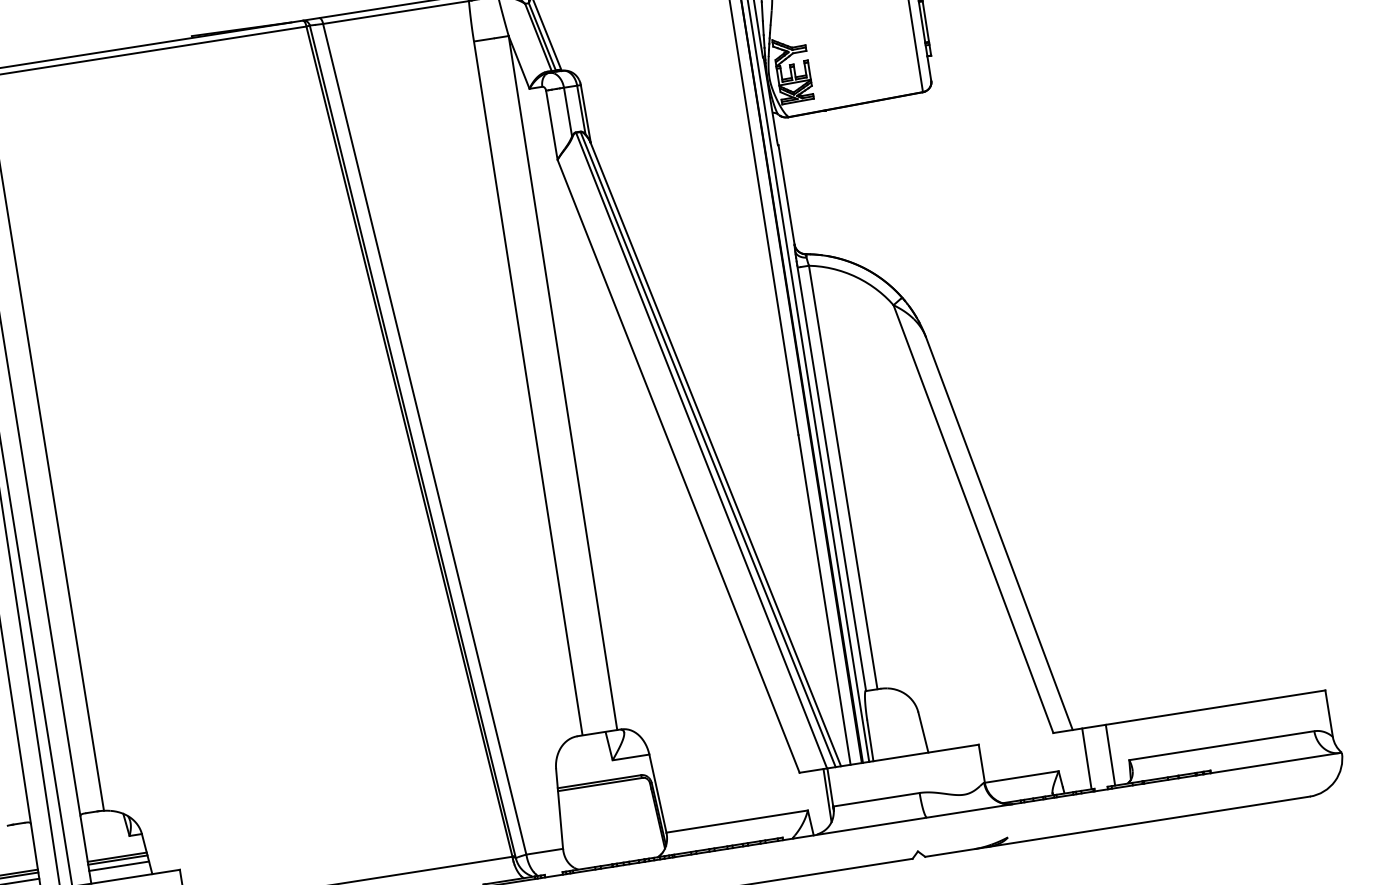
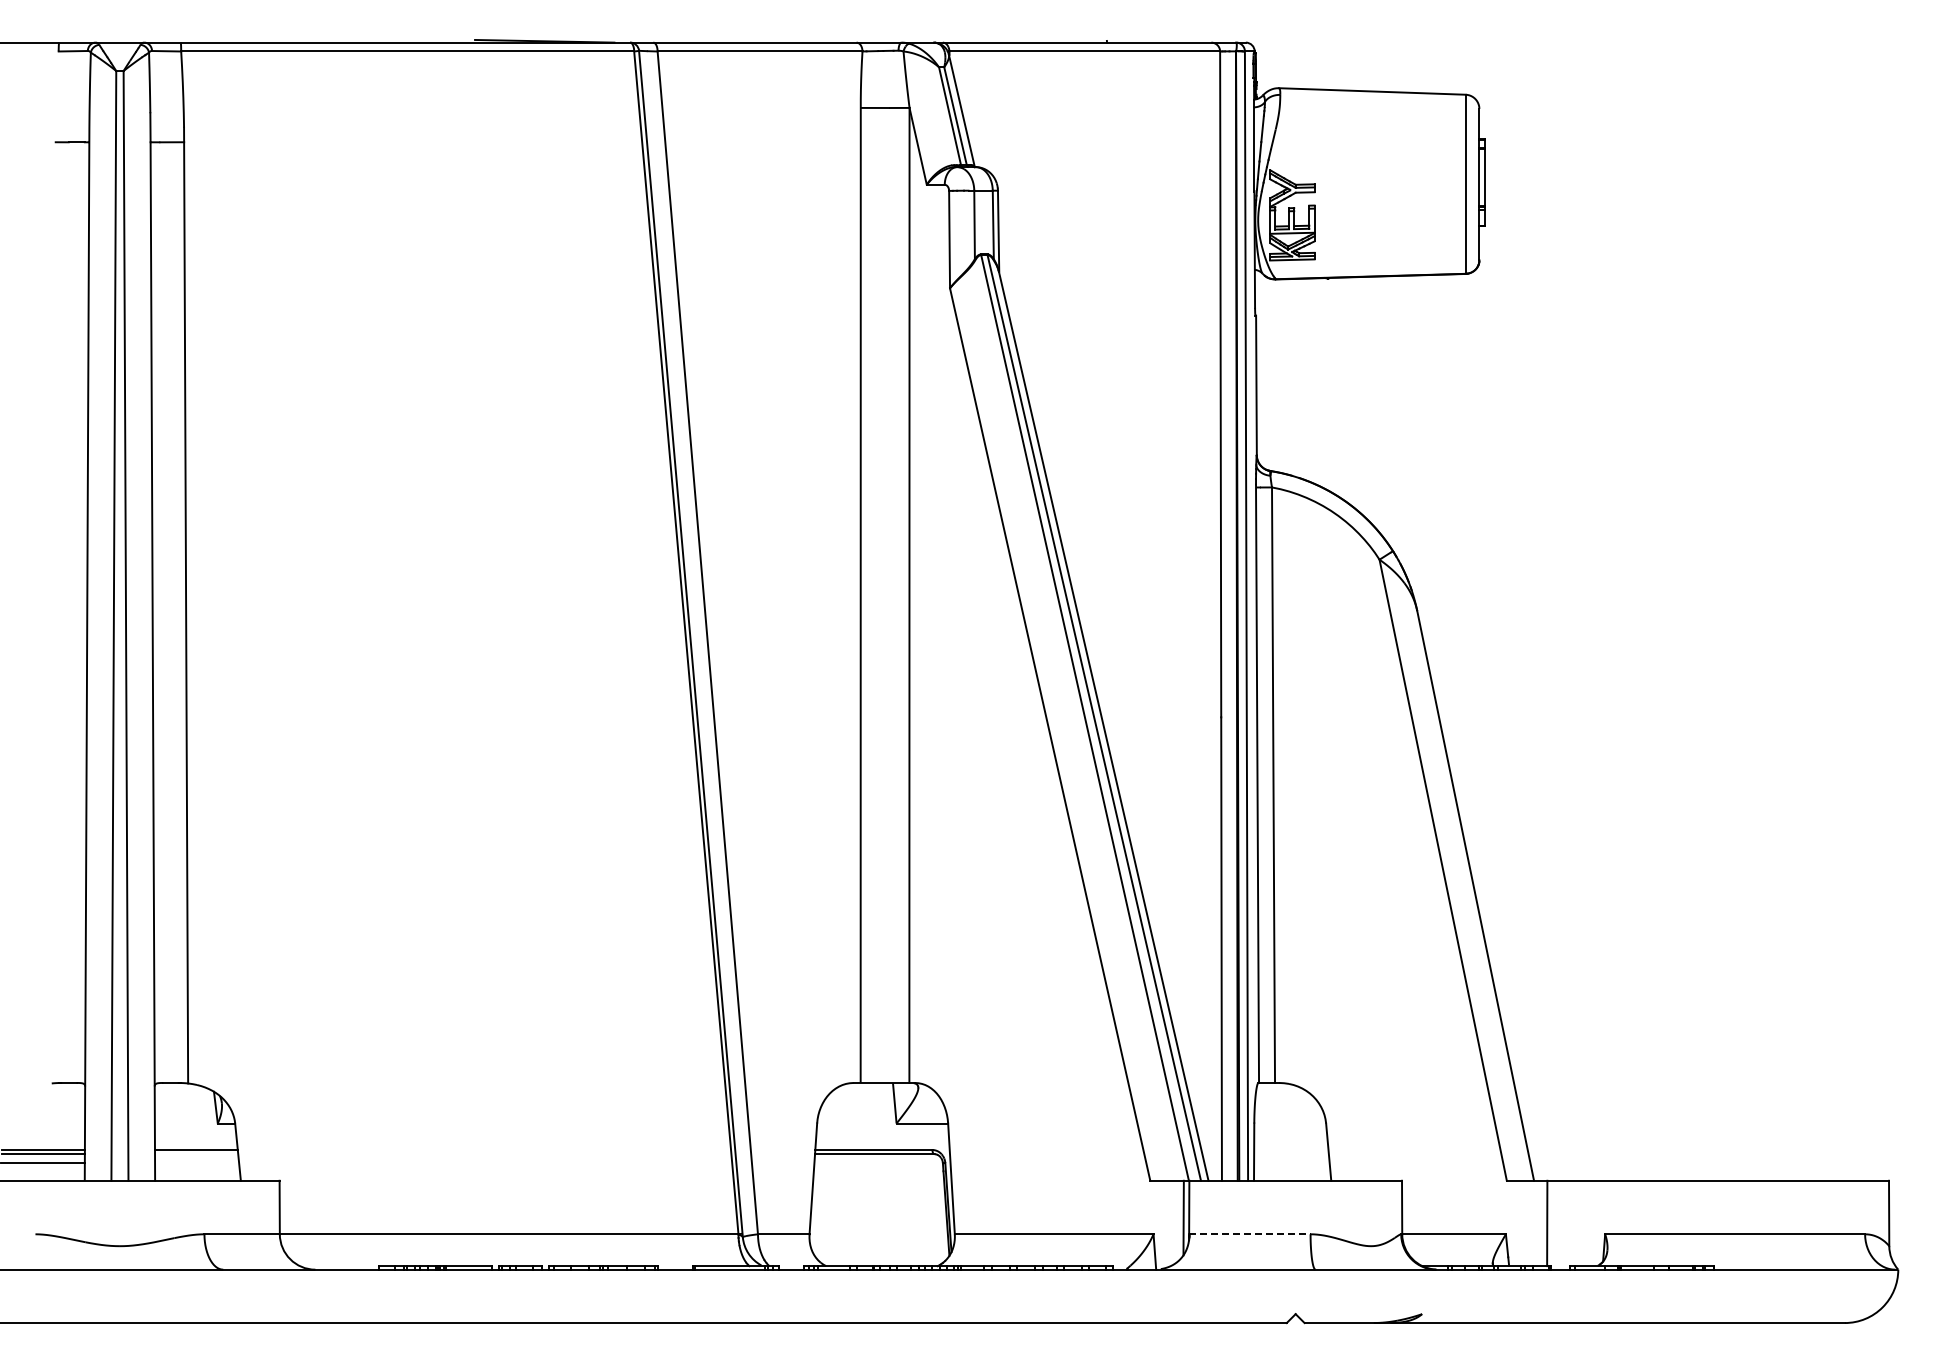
line: (1110, 755) -> (1580, 1223), removed
line: (876, 799) -> (1249, 1234), solid -> dashed
line: (117, 860) -> (196, 1154), removed
line: (119, 865) -> (197, 1162), removed

